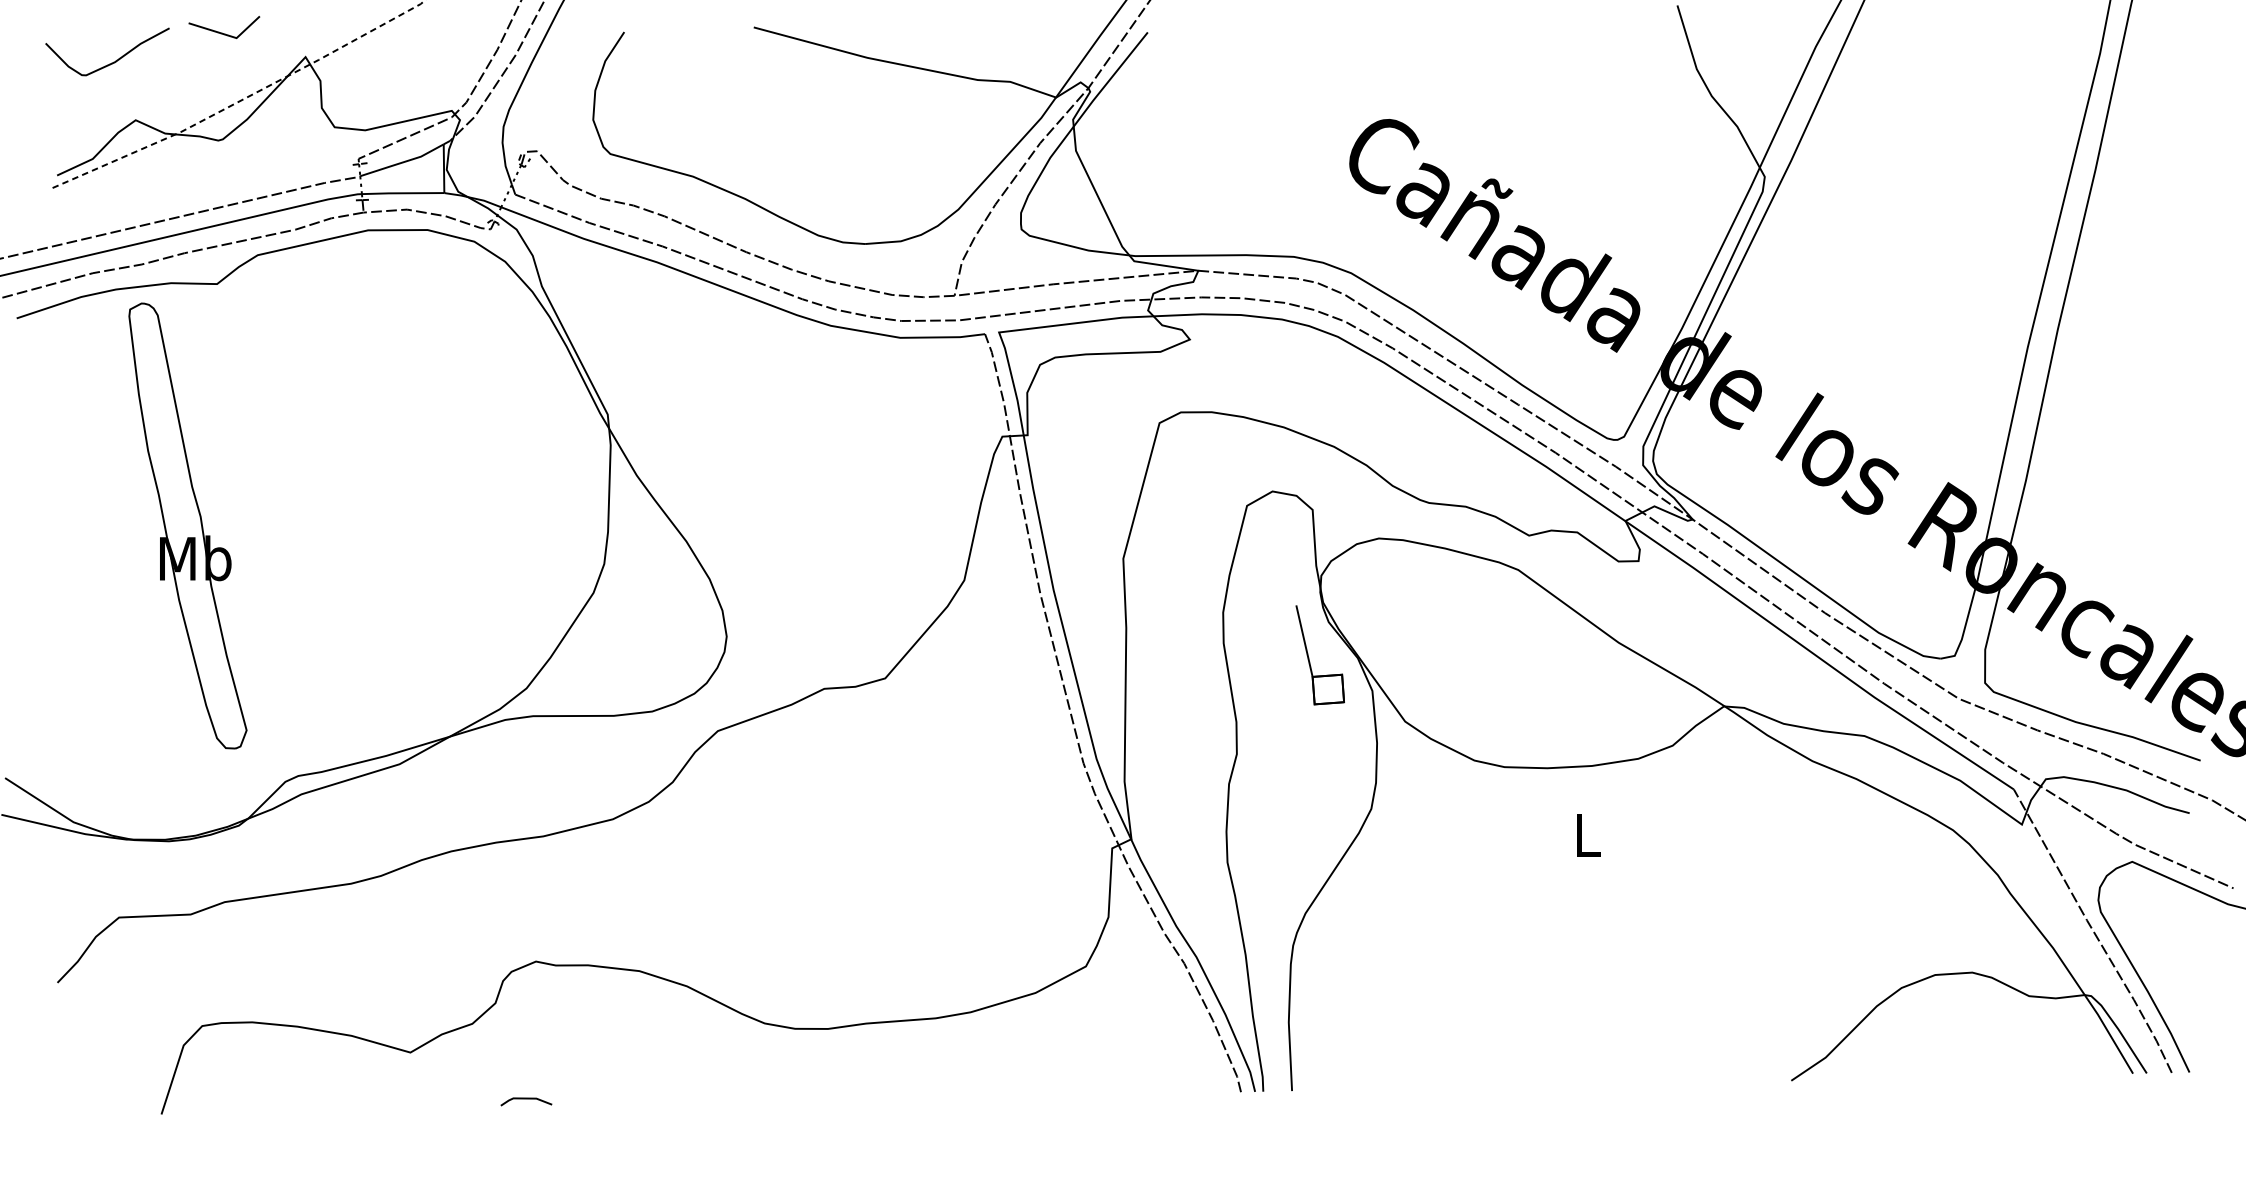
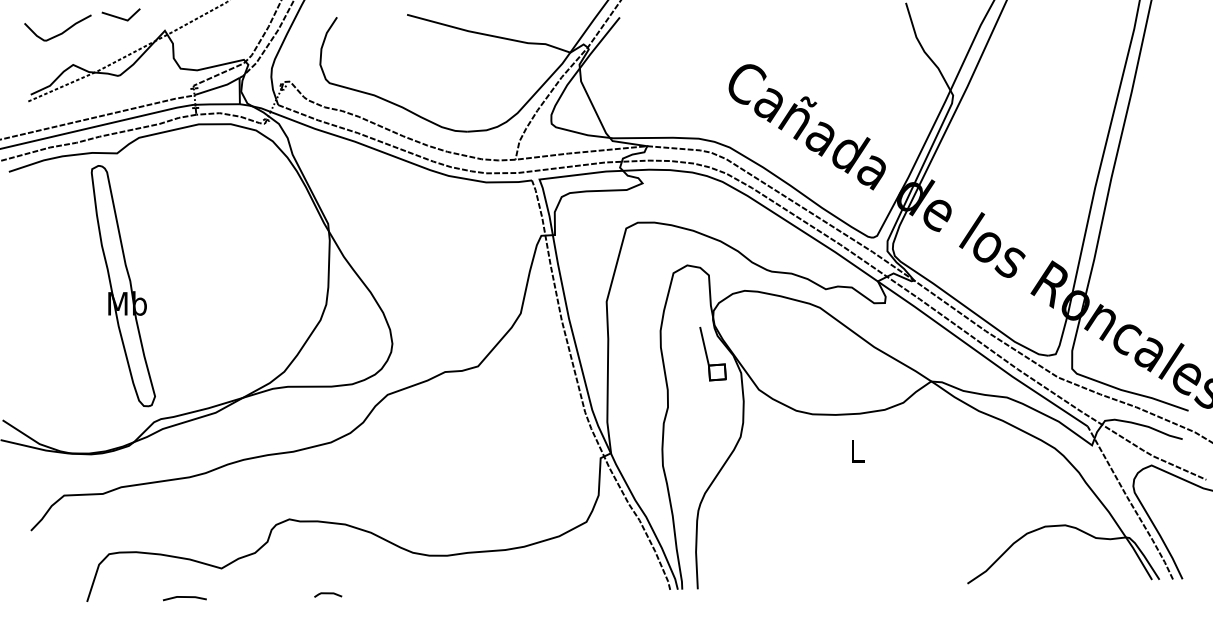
part: (186, 526) -> (122, 286), moved
line: (526, 1100) -> (328, 594), moved
line: (341, 1106) -> (184, 597), added

